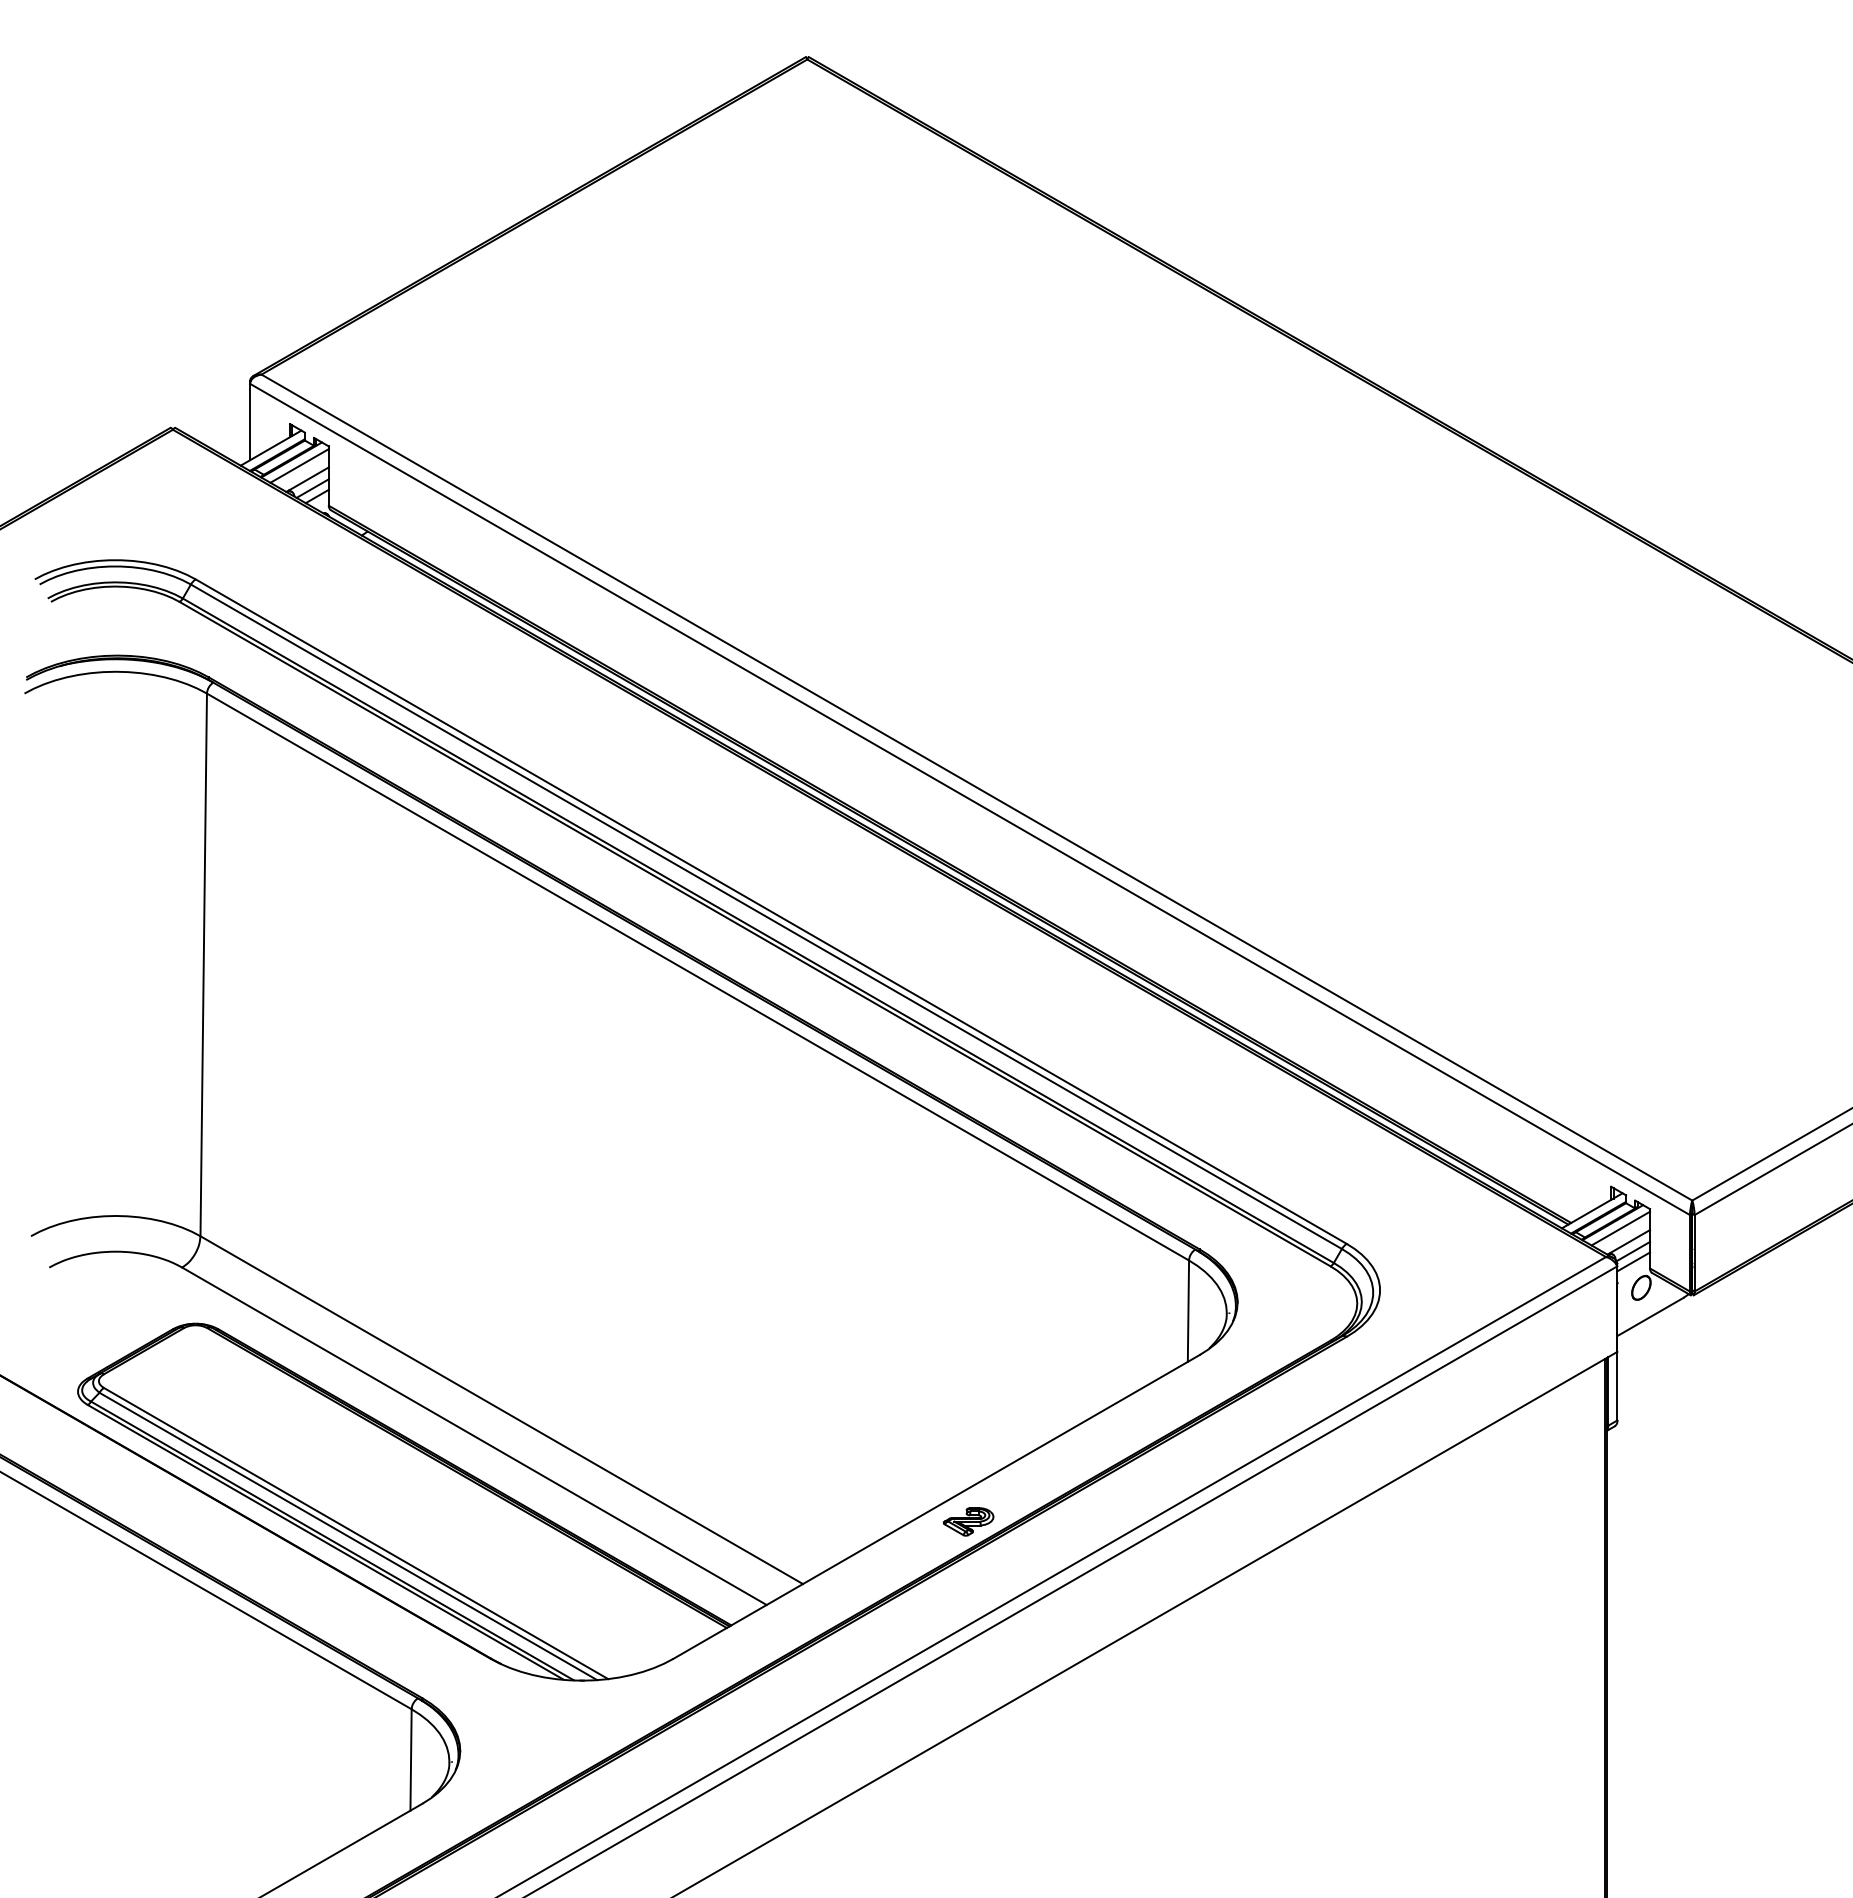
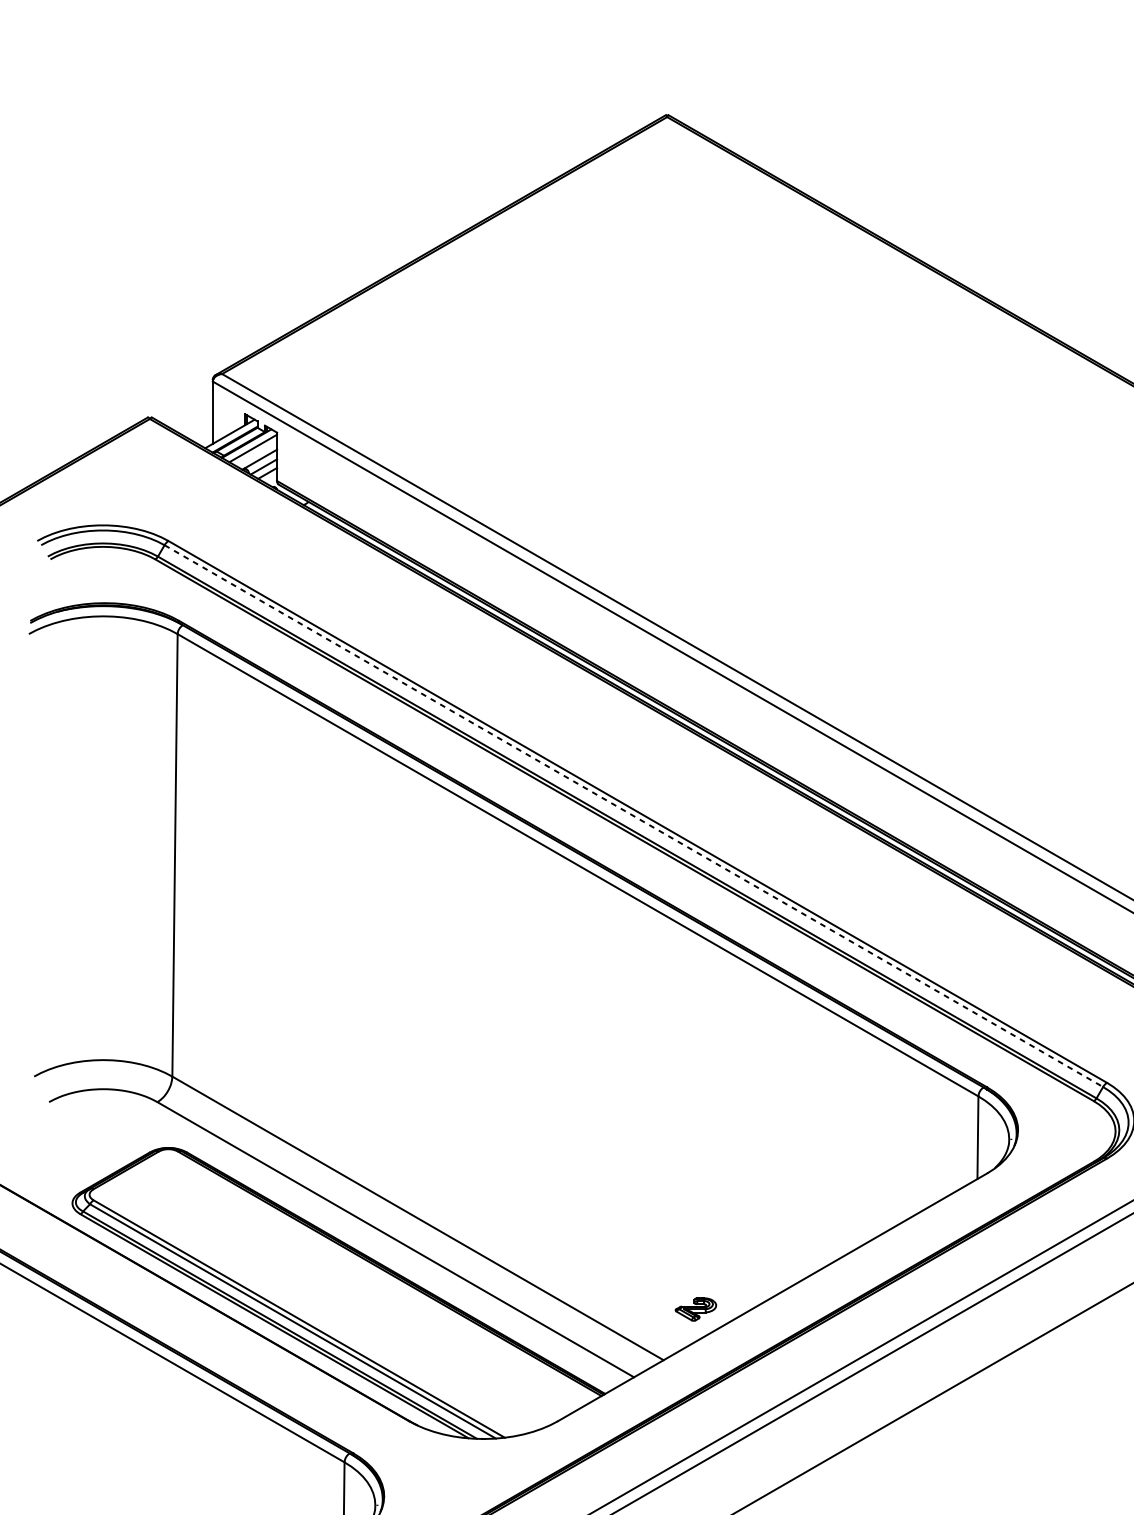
line: (766, 916) -> (633, 815), solid -> dashed
part: (968, 1521) -> (695, 1309), moved

